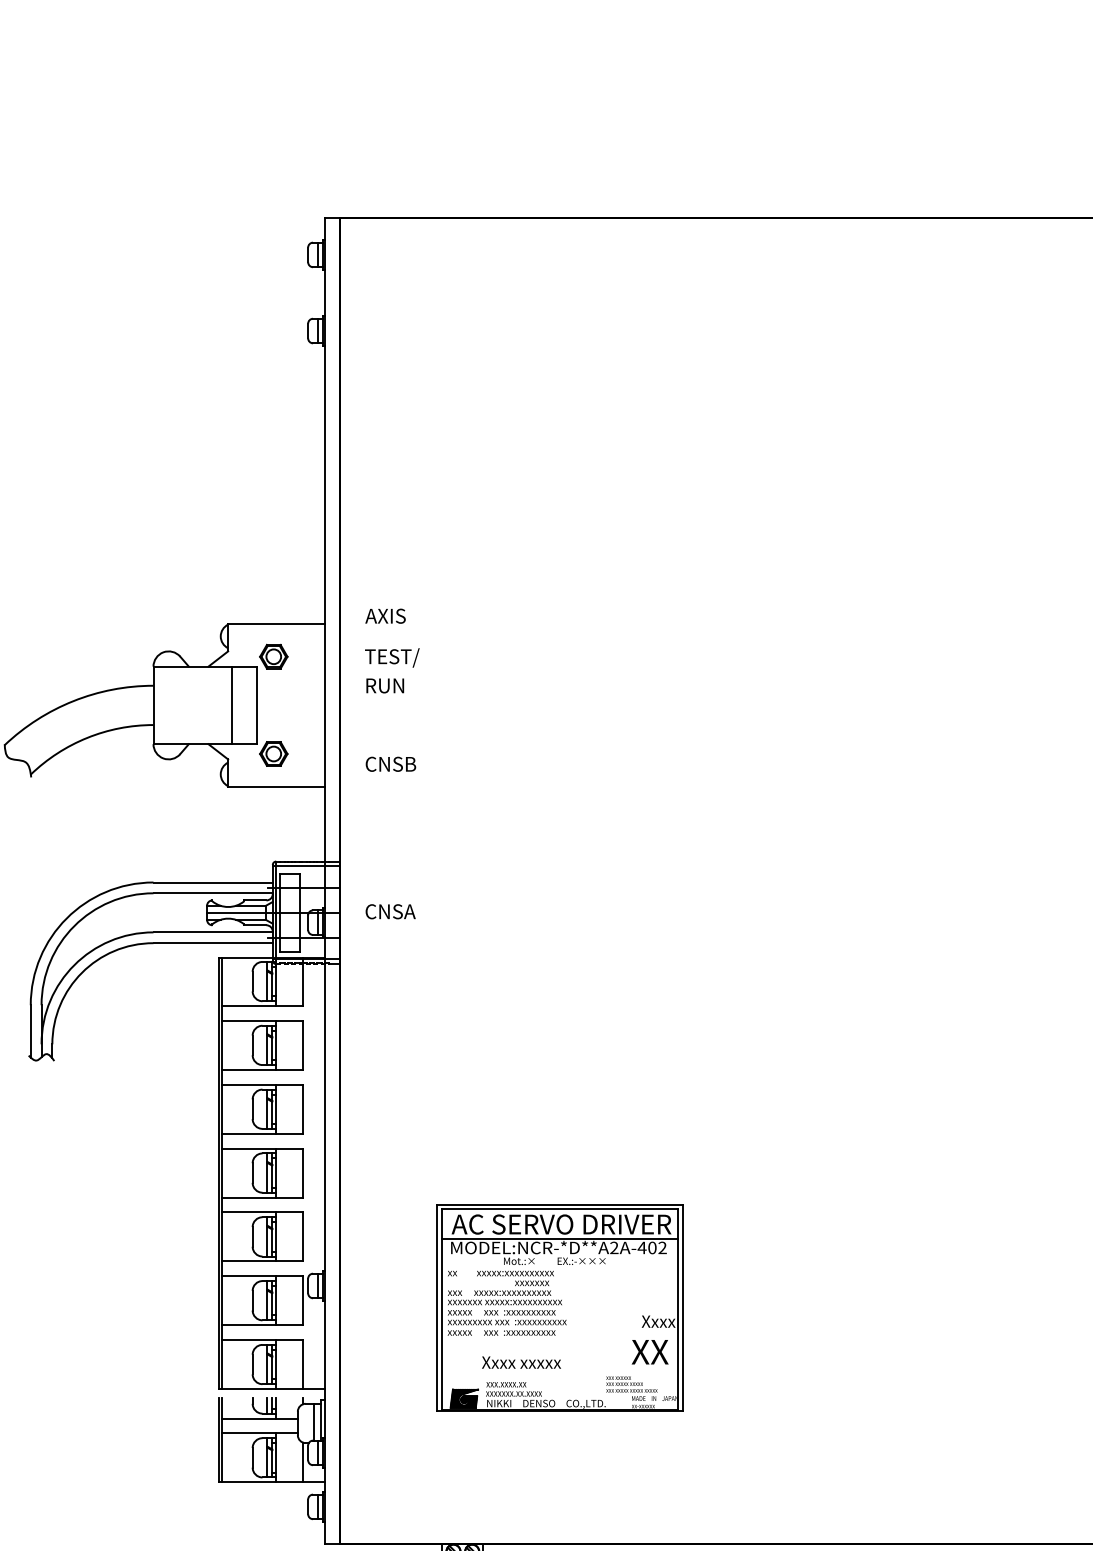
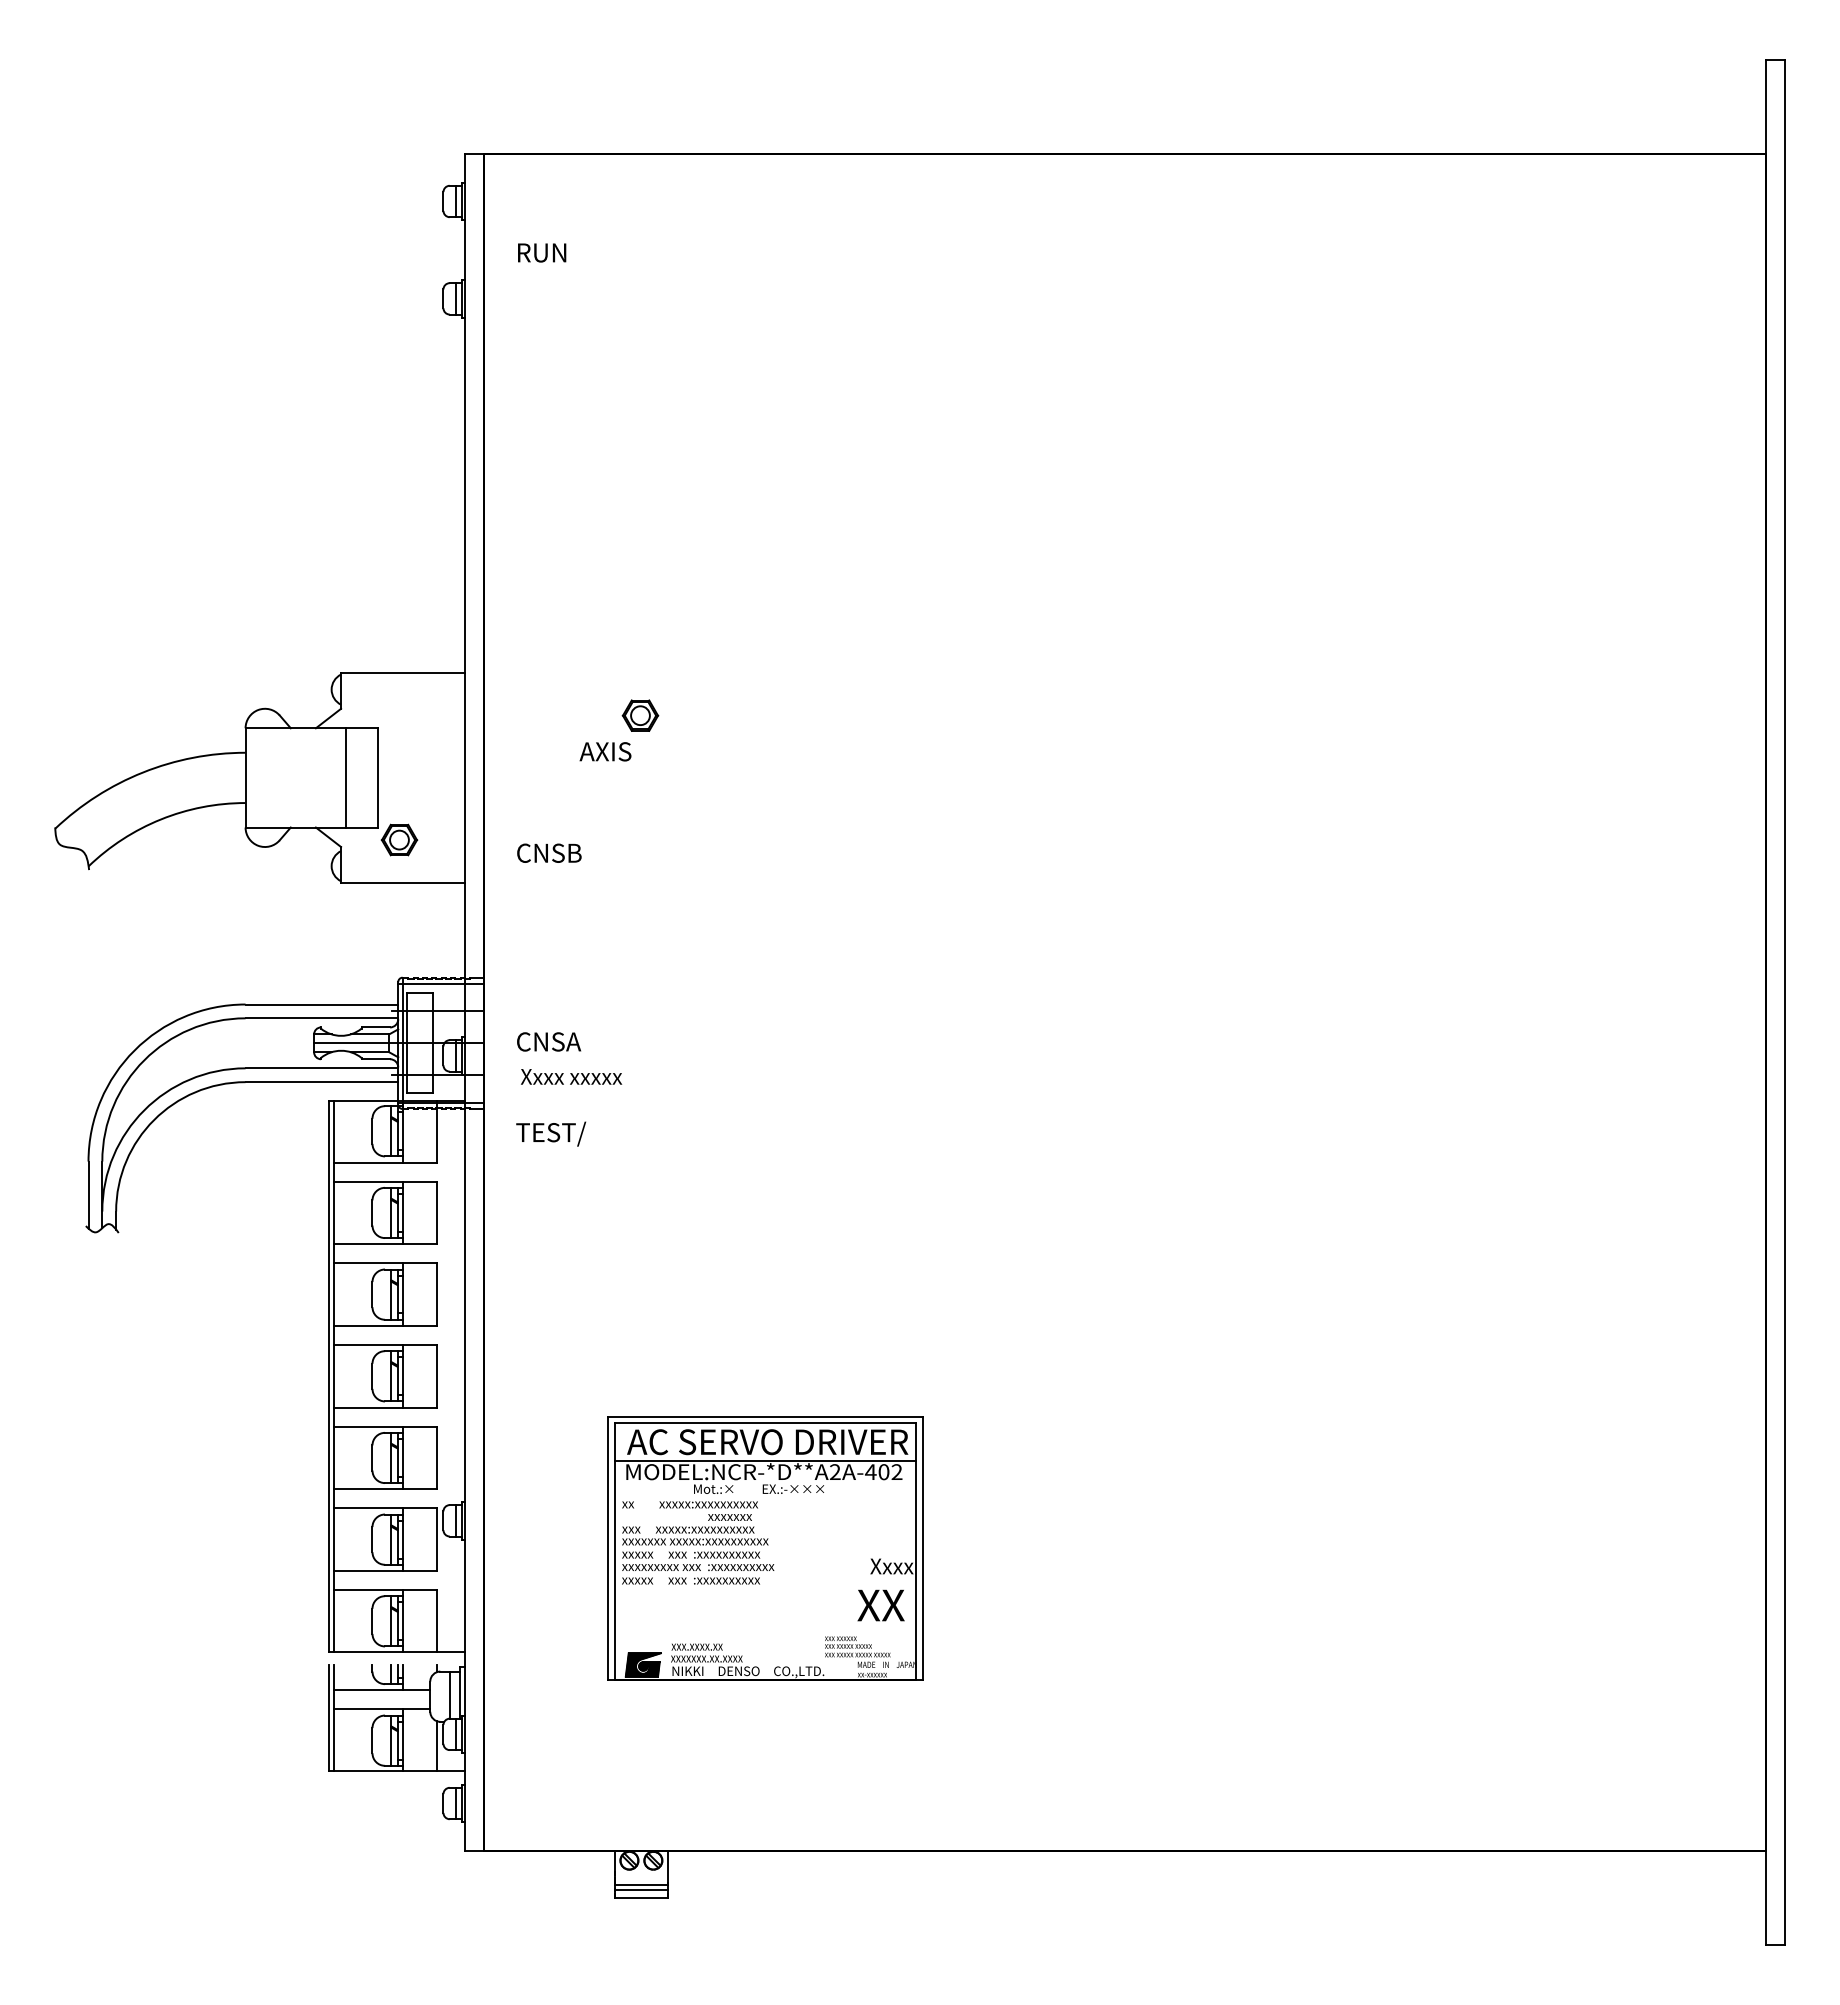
text: (385, 616) -> (605, 751), moved
part: (273, 656) -> (640, 715), moved
text: (392, 657) -> (551, 1133), moved
text: (385, 685) -> (542, 252), moved
text: (521, 1362) -> (571, 1076), moved

